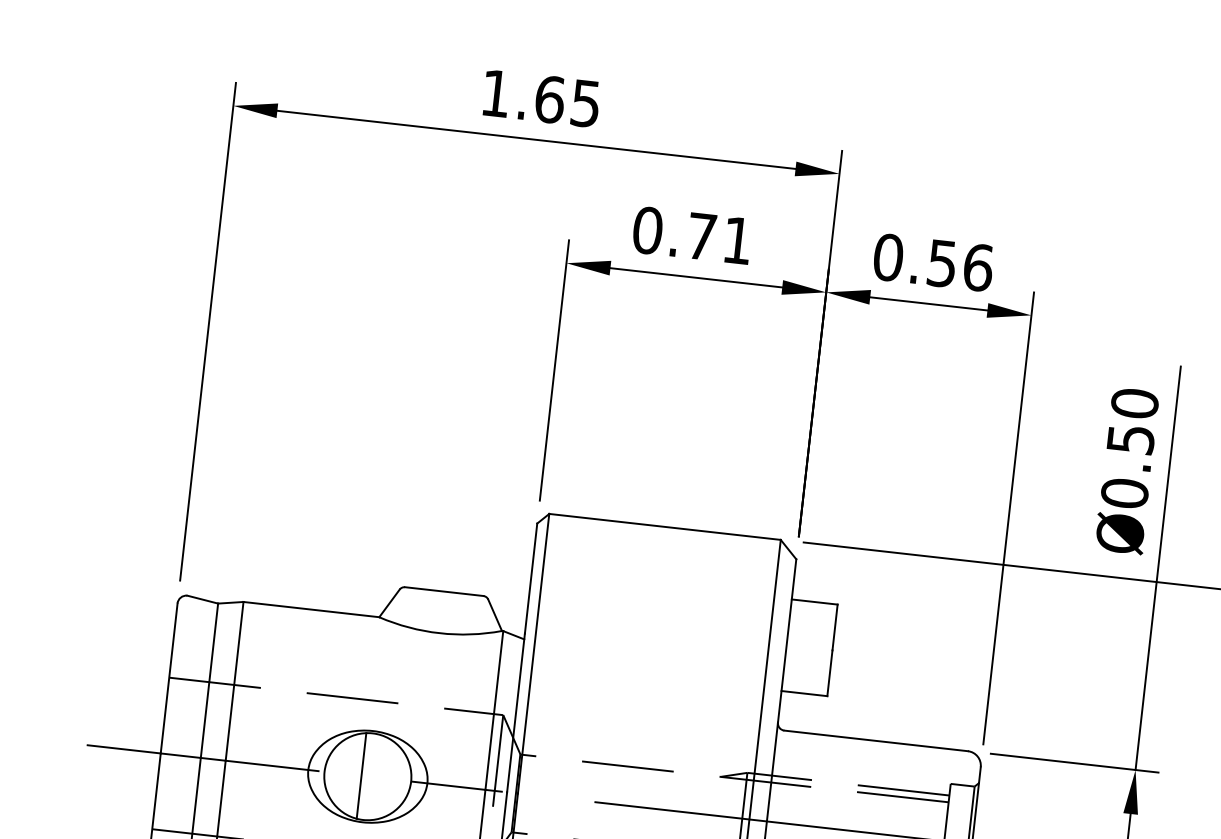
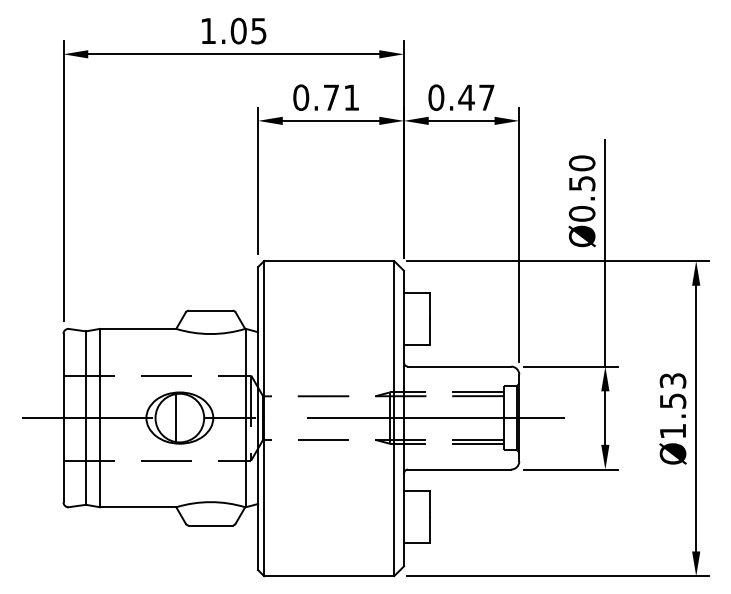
text: (549, 98) -> (238, 30), 1.65 -> 1.05
text: (959, 265) -> (476, 97), 0.56 -> 0.47

